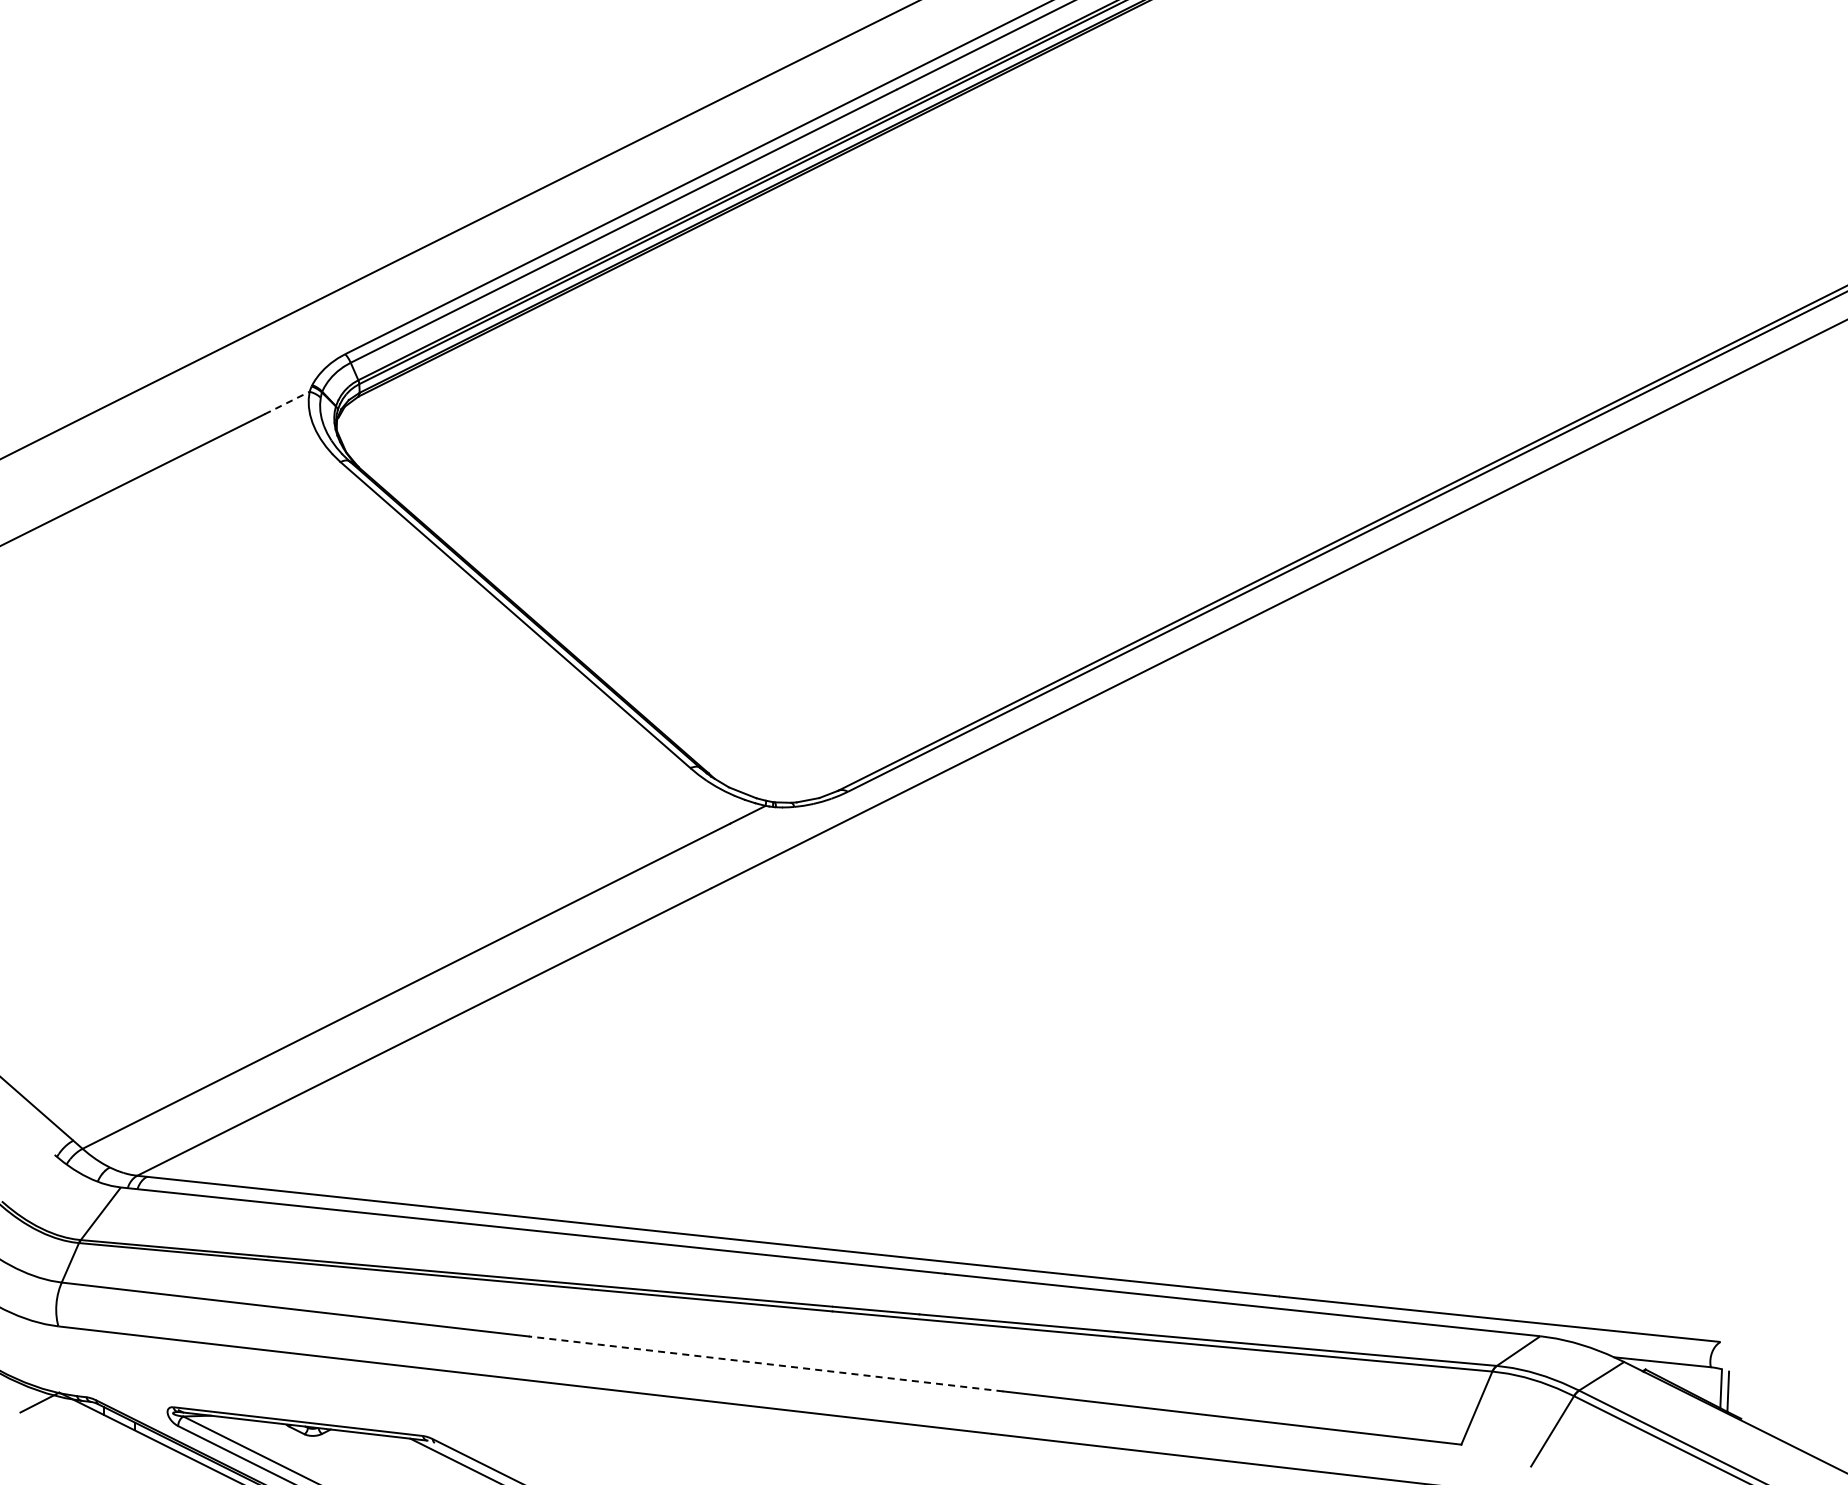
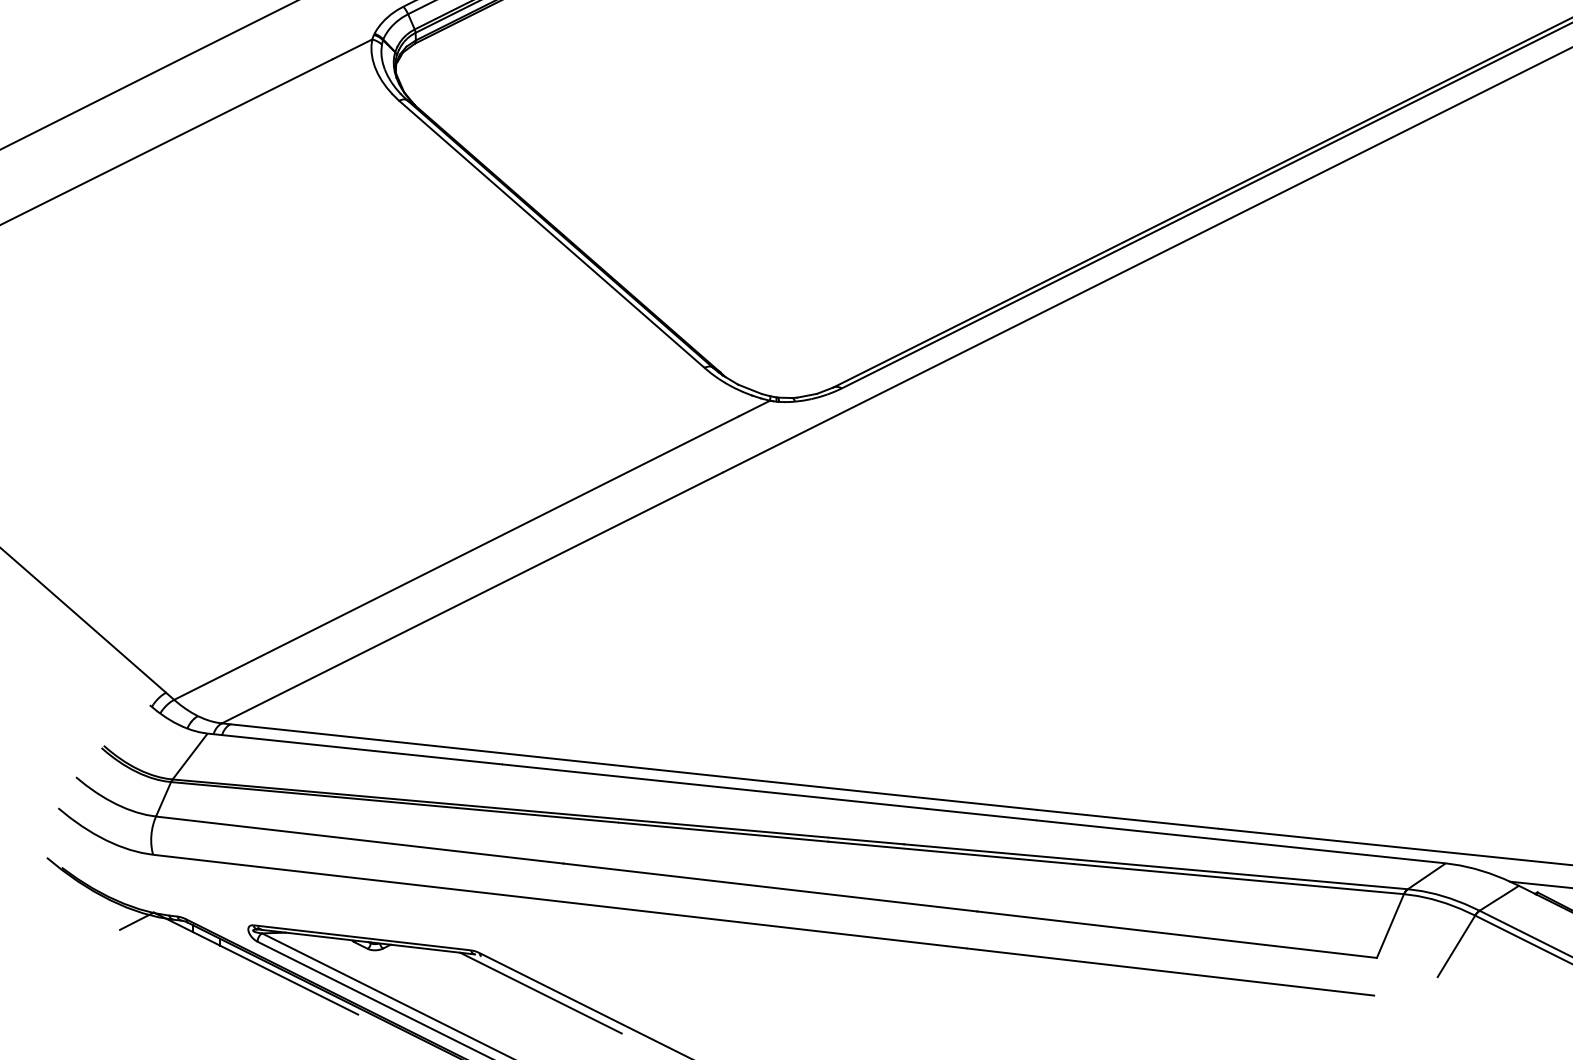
line: (287, 402) -> (352, 48), dashed -> solid
line: (766, 1363) -> (770, 887), dashed -> solid

